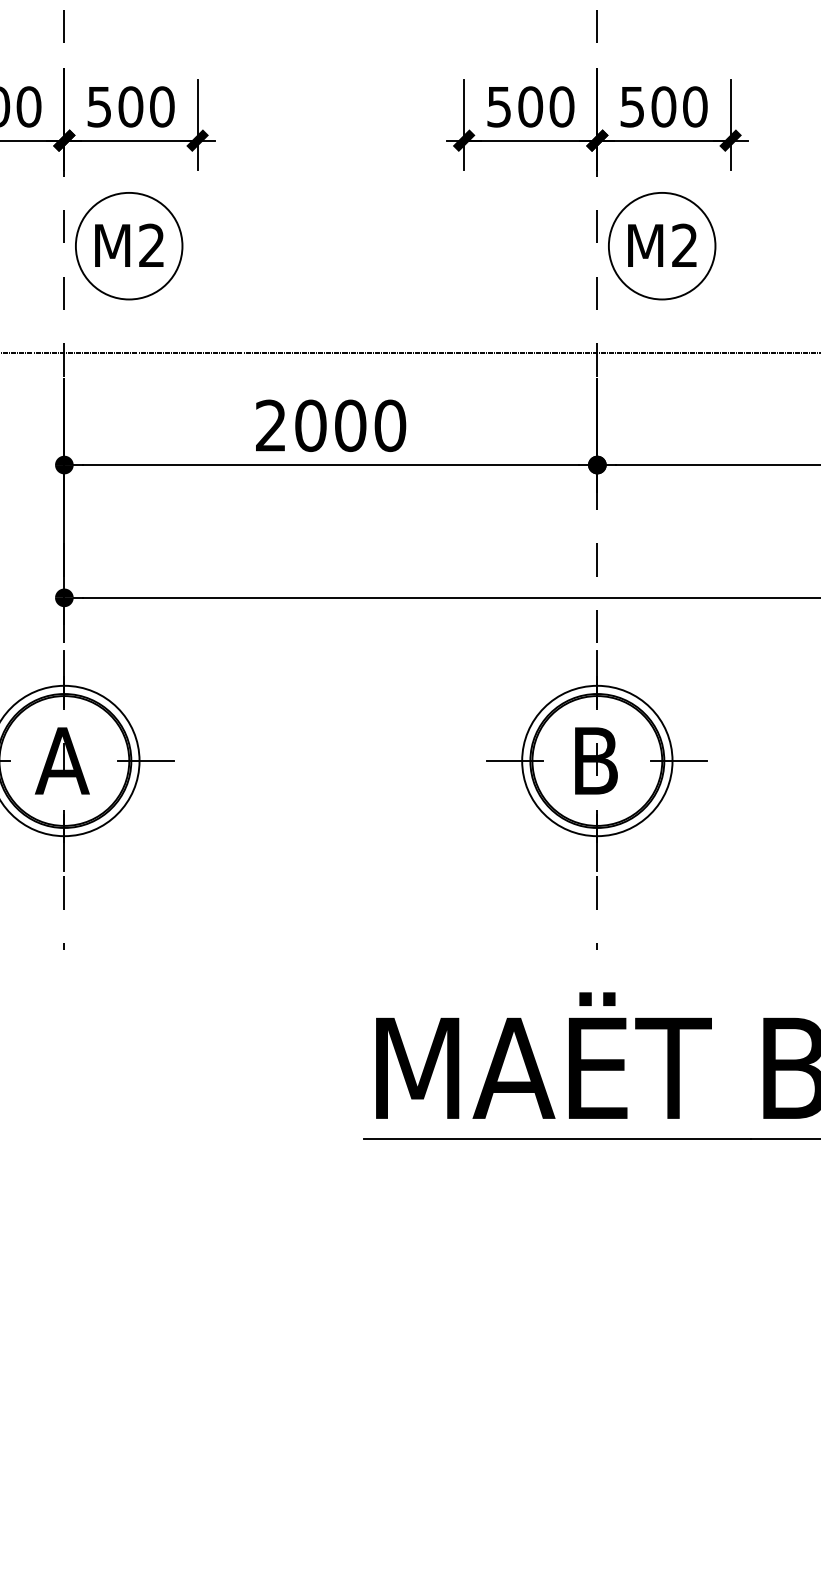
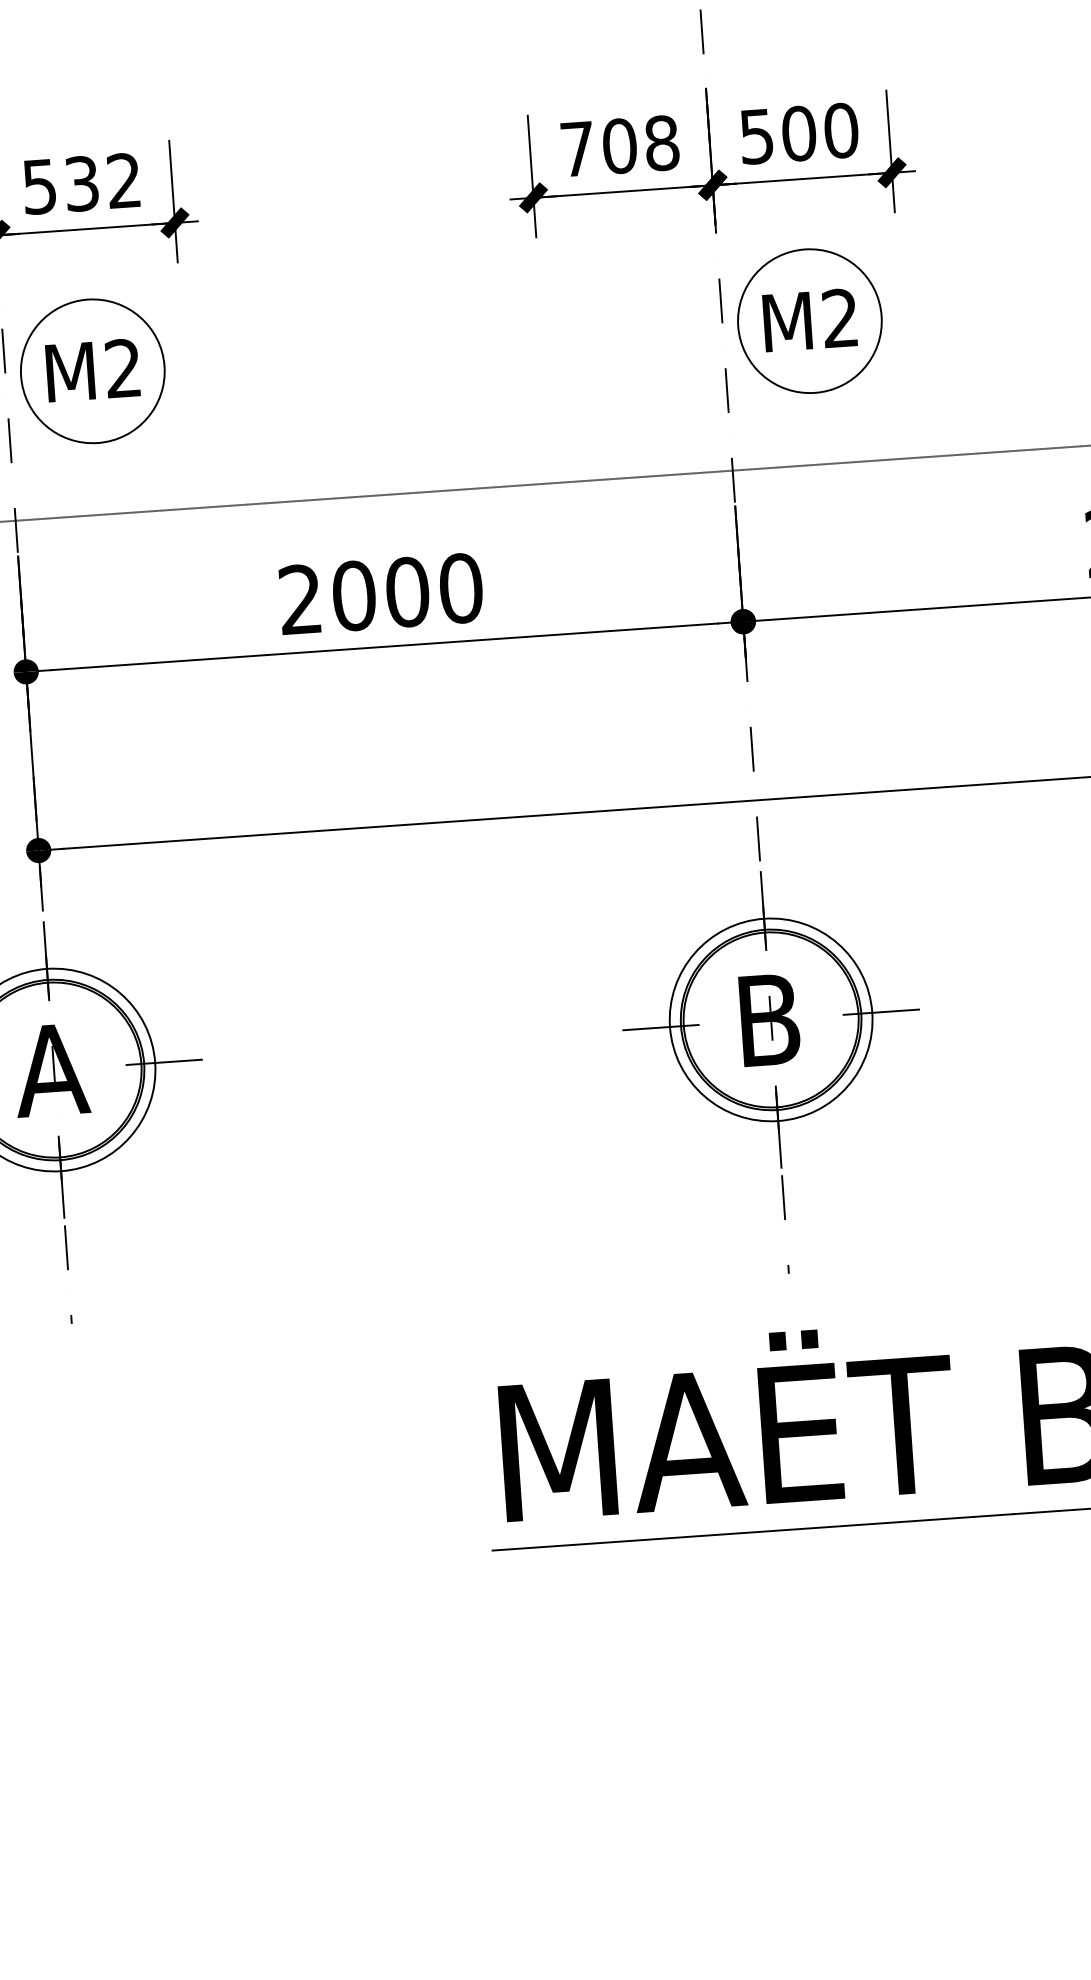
text: (146, 106) -> (102, 181), 500 -> 532
text: (530, 106) -> (619, 145), 500 -> 708

